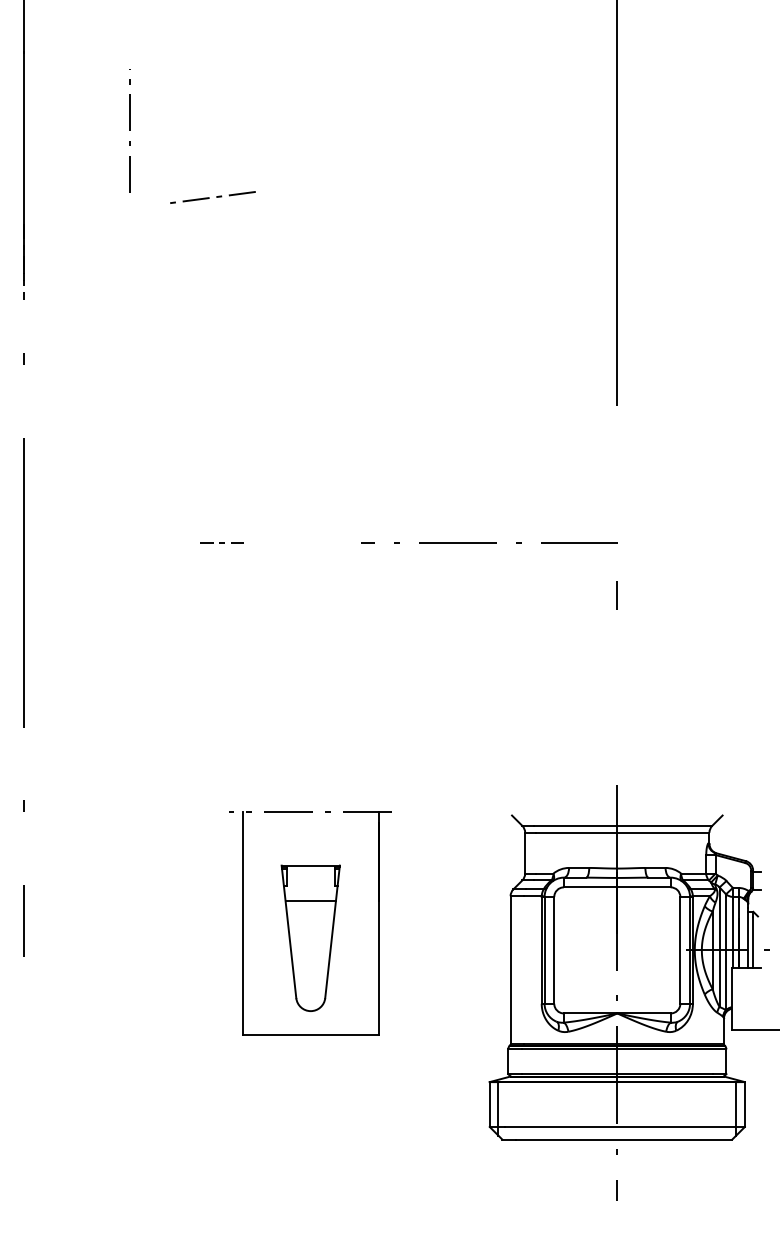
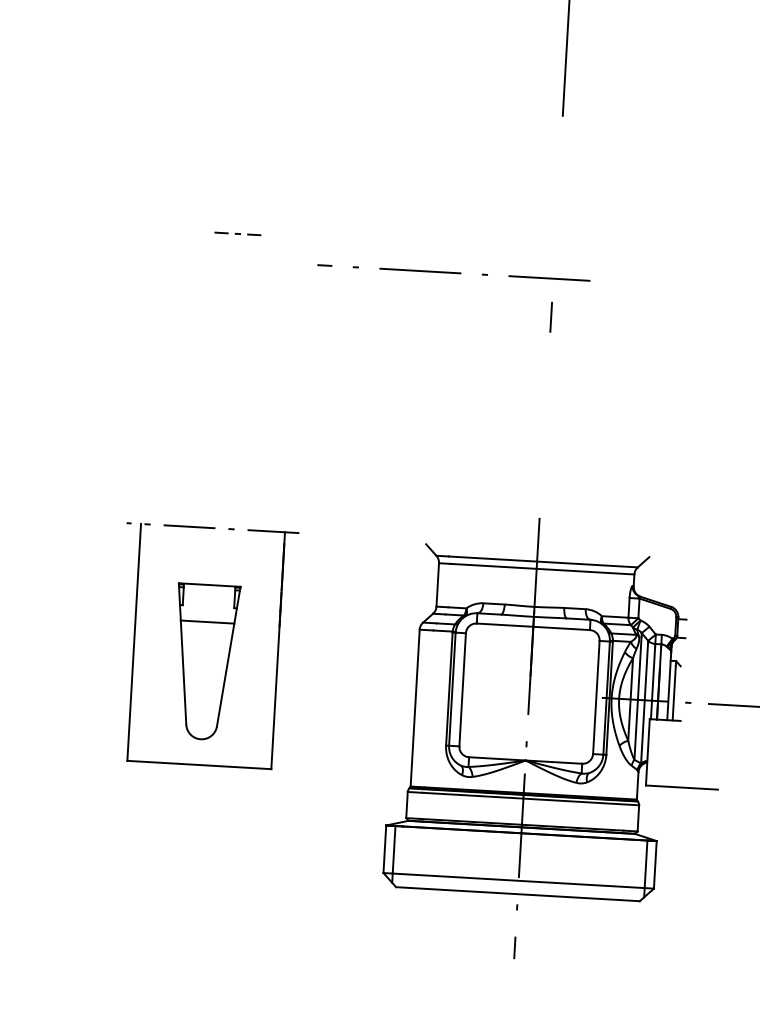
line: (221, 542) -> (237, 233), moved
line: (489, 542) -> (454, 272), moved

